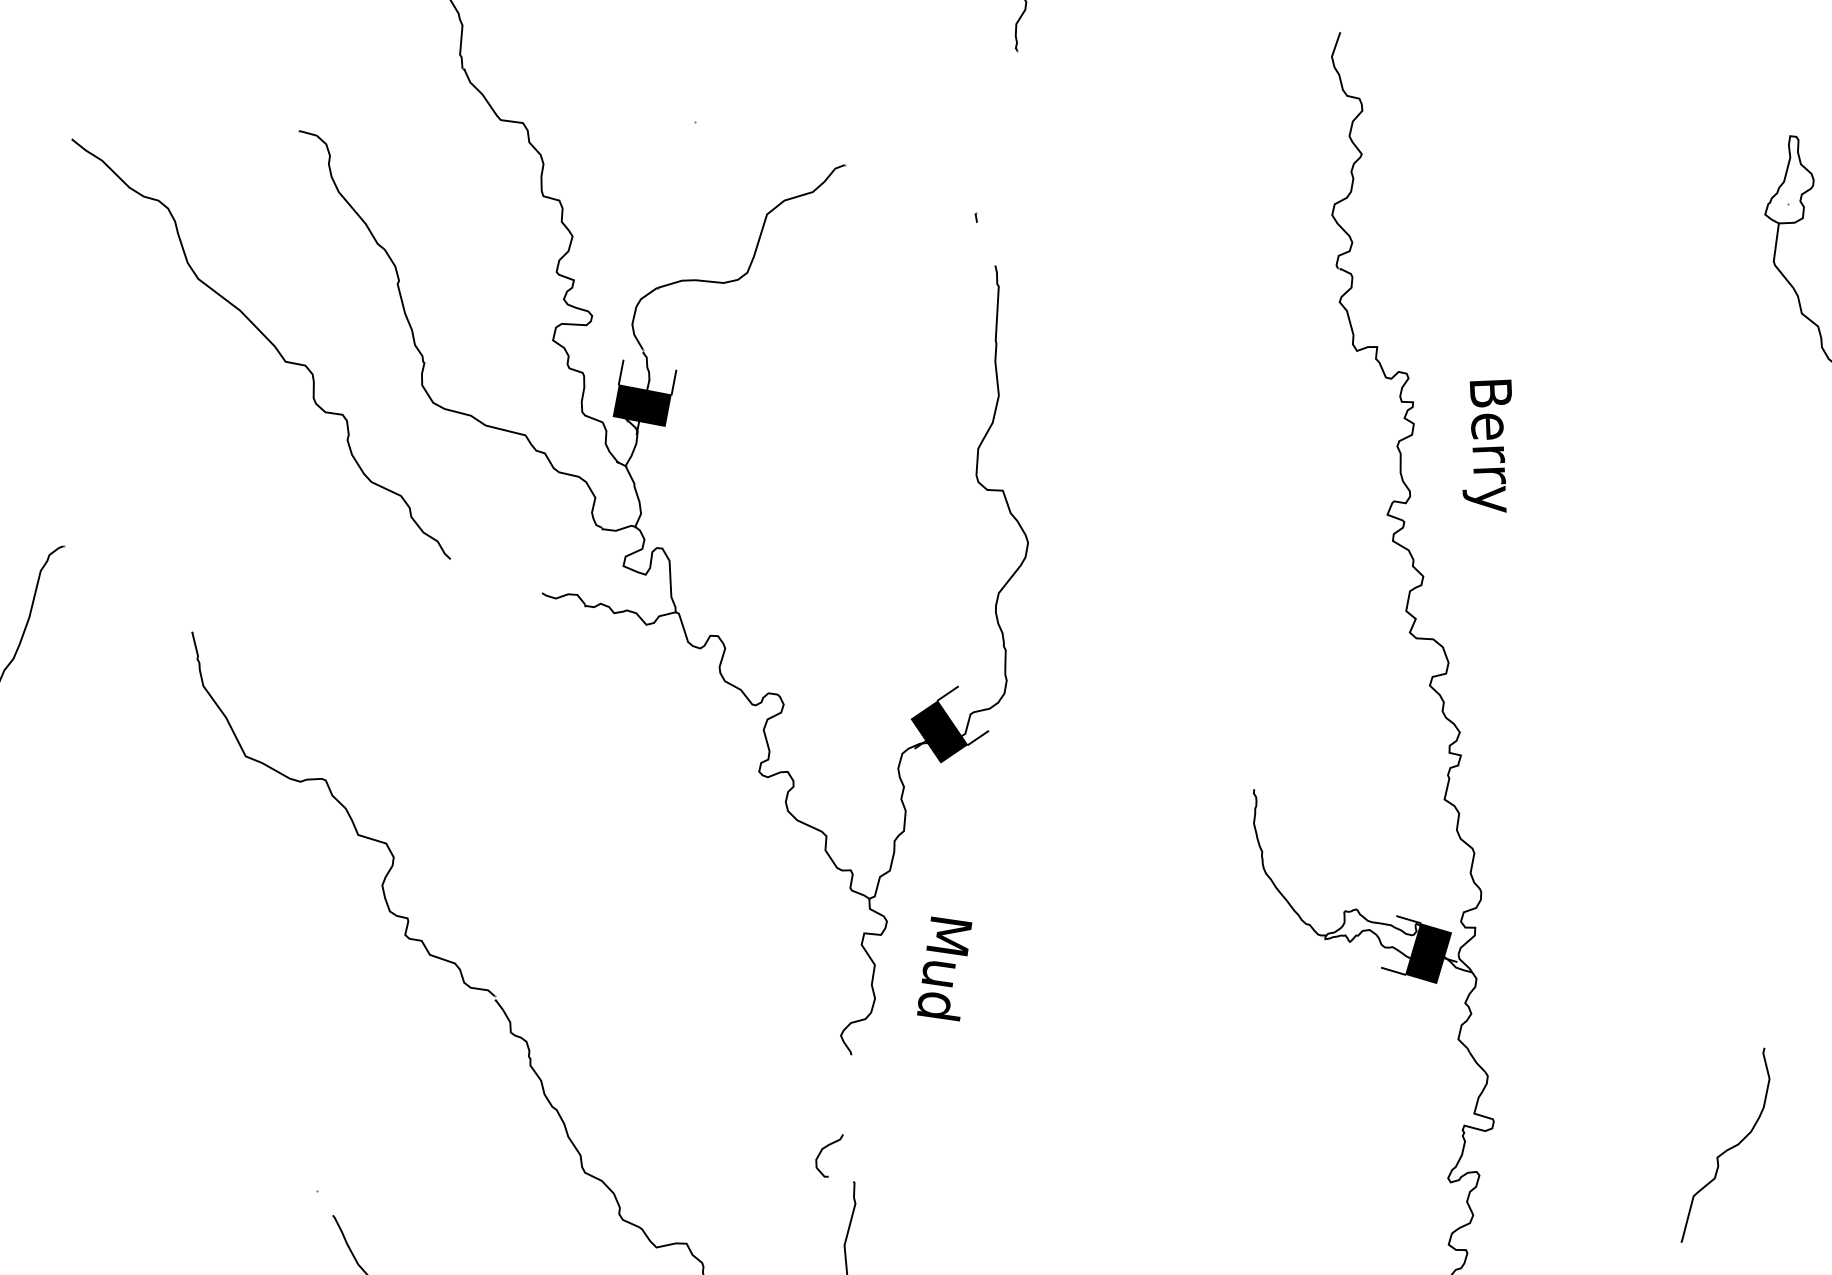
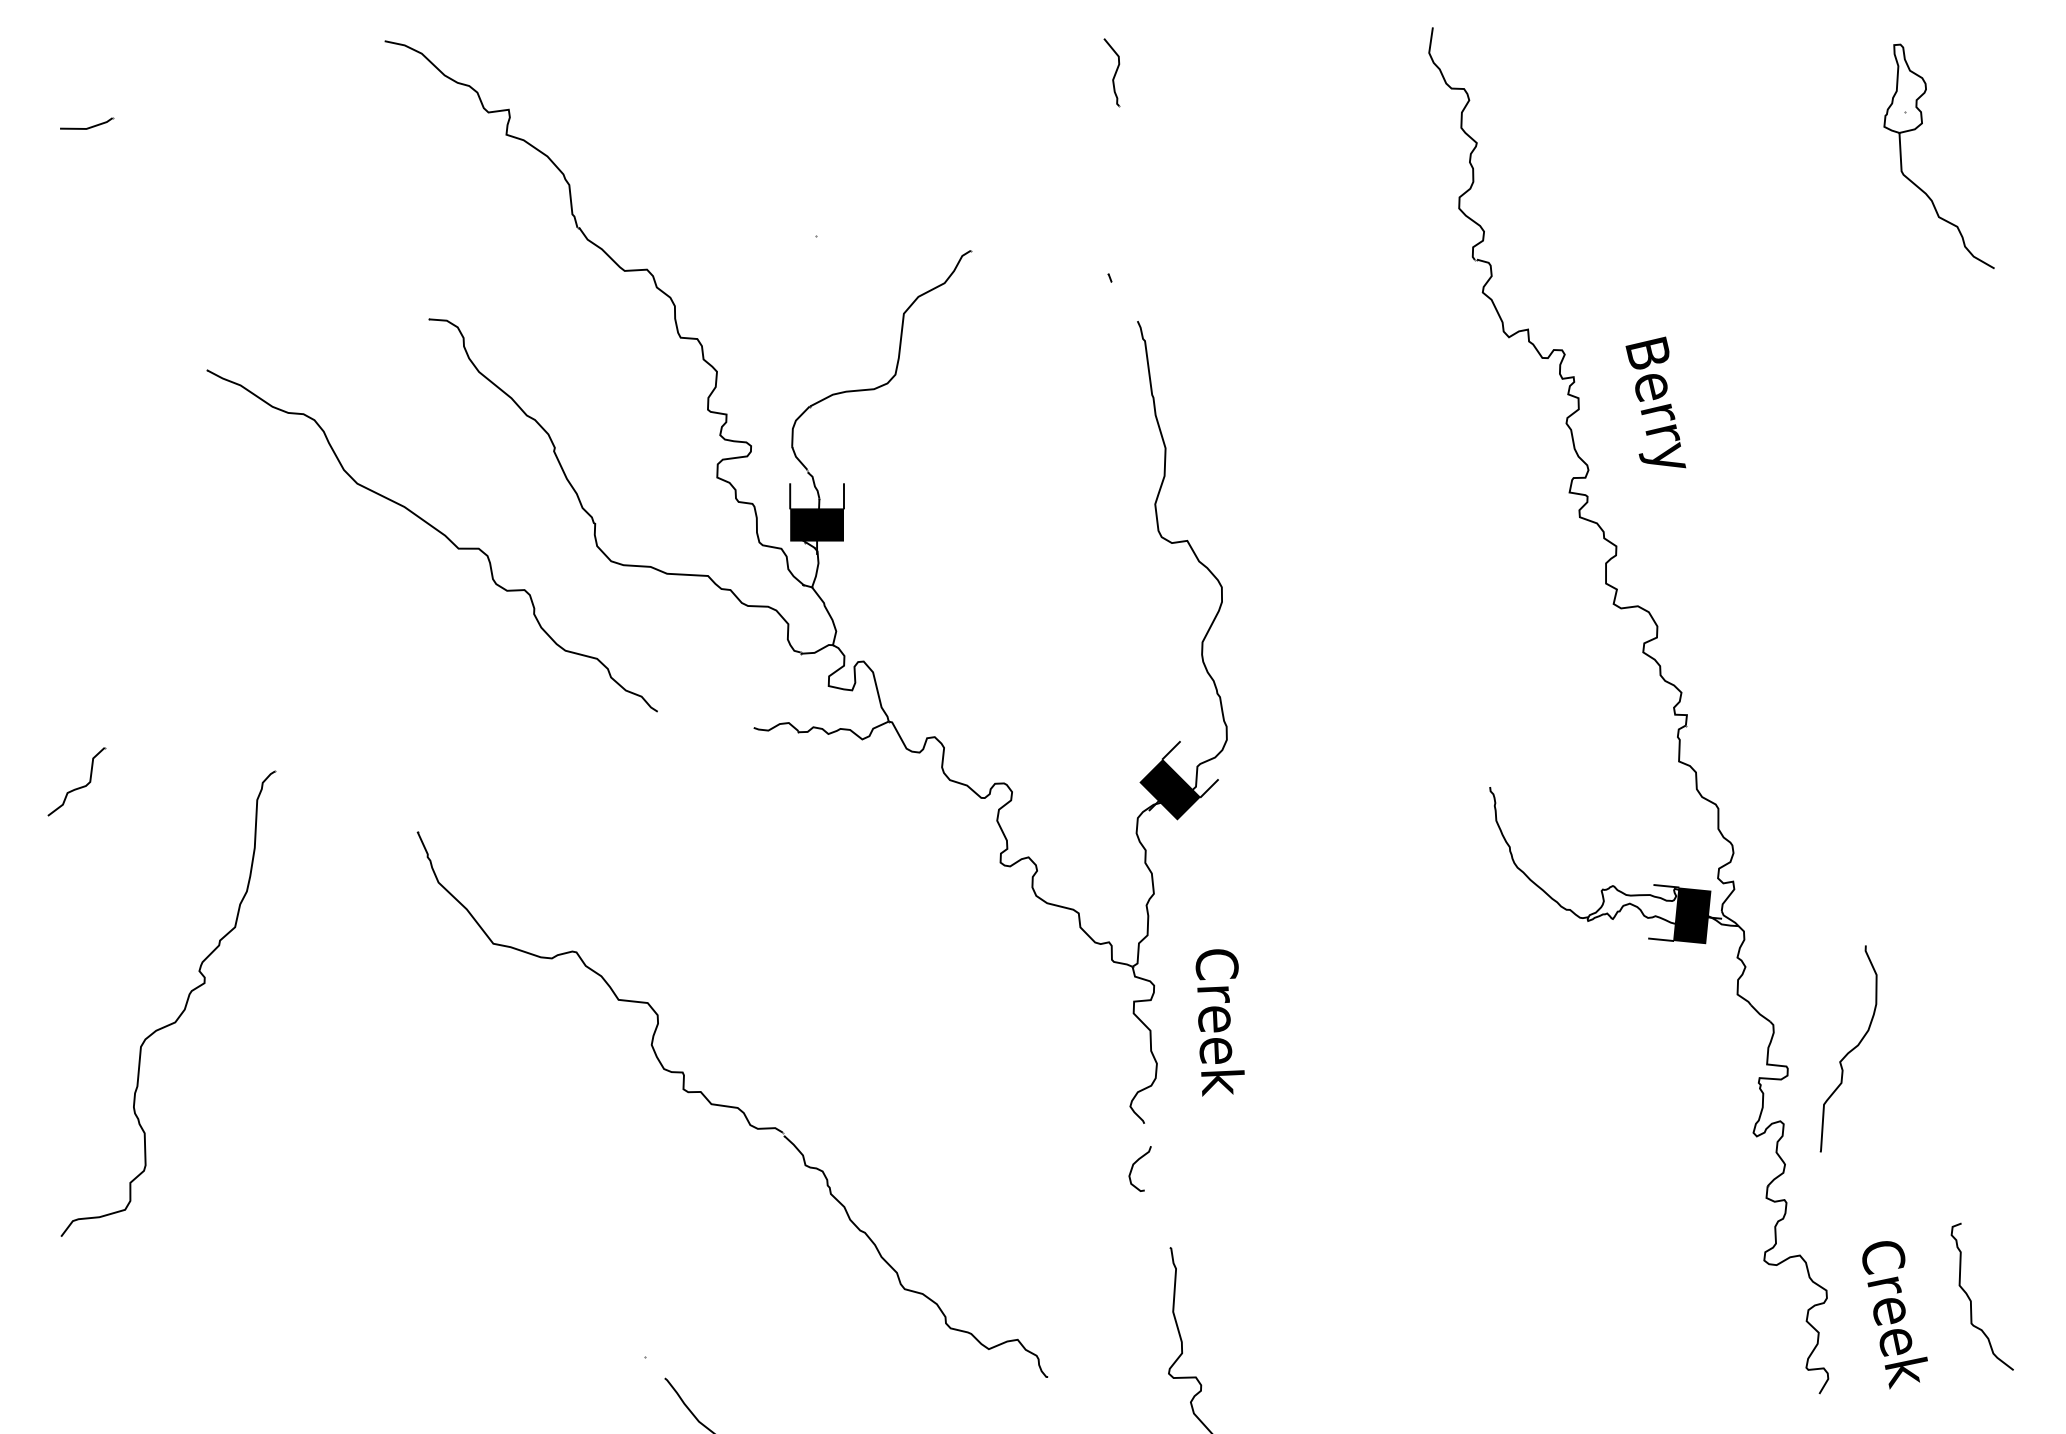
text: (944, 969) -> (1219, 1022), Mud -> Creek
curve: (1729, 1148) -> (1850, 1050), moved
curve: (821, 1152) -> (1133, 1167), moved

